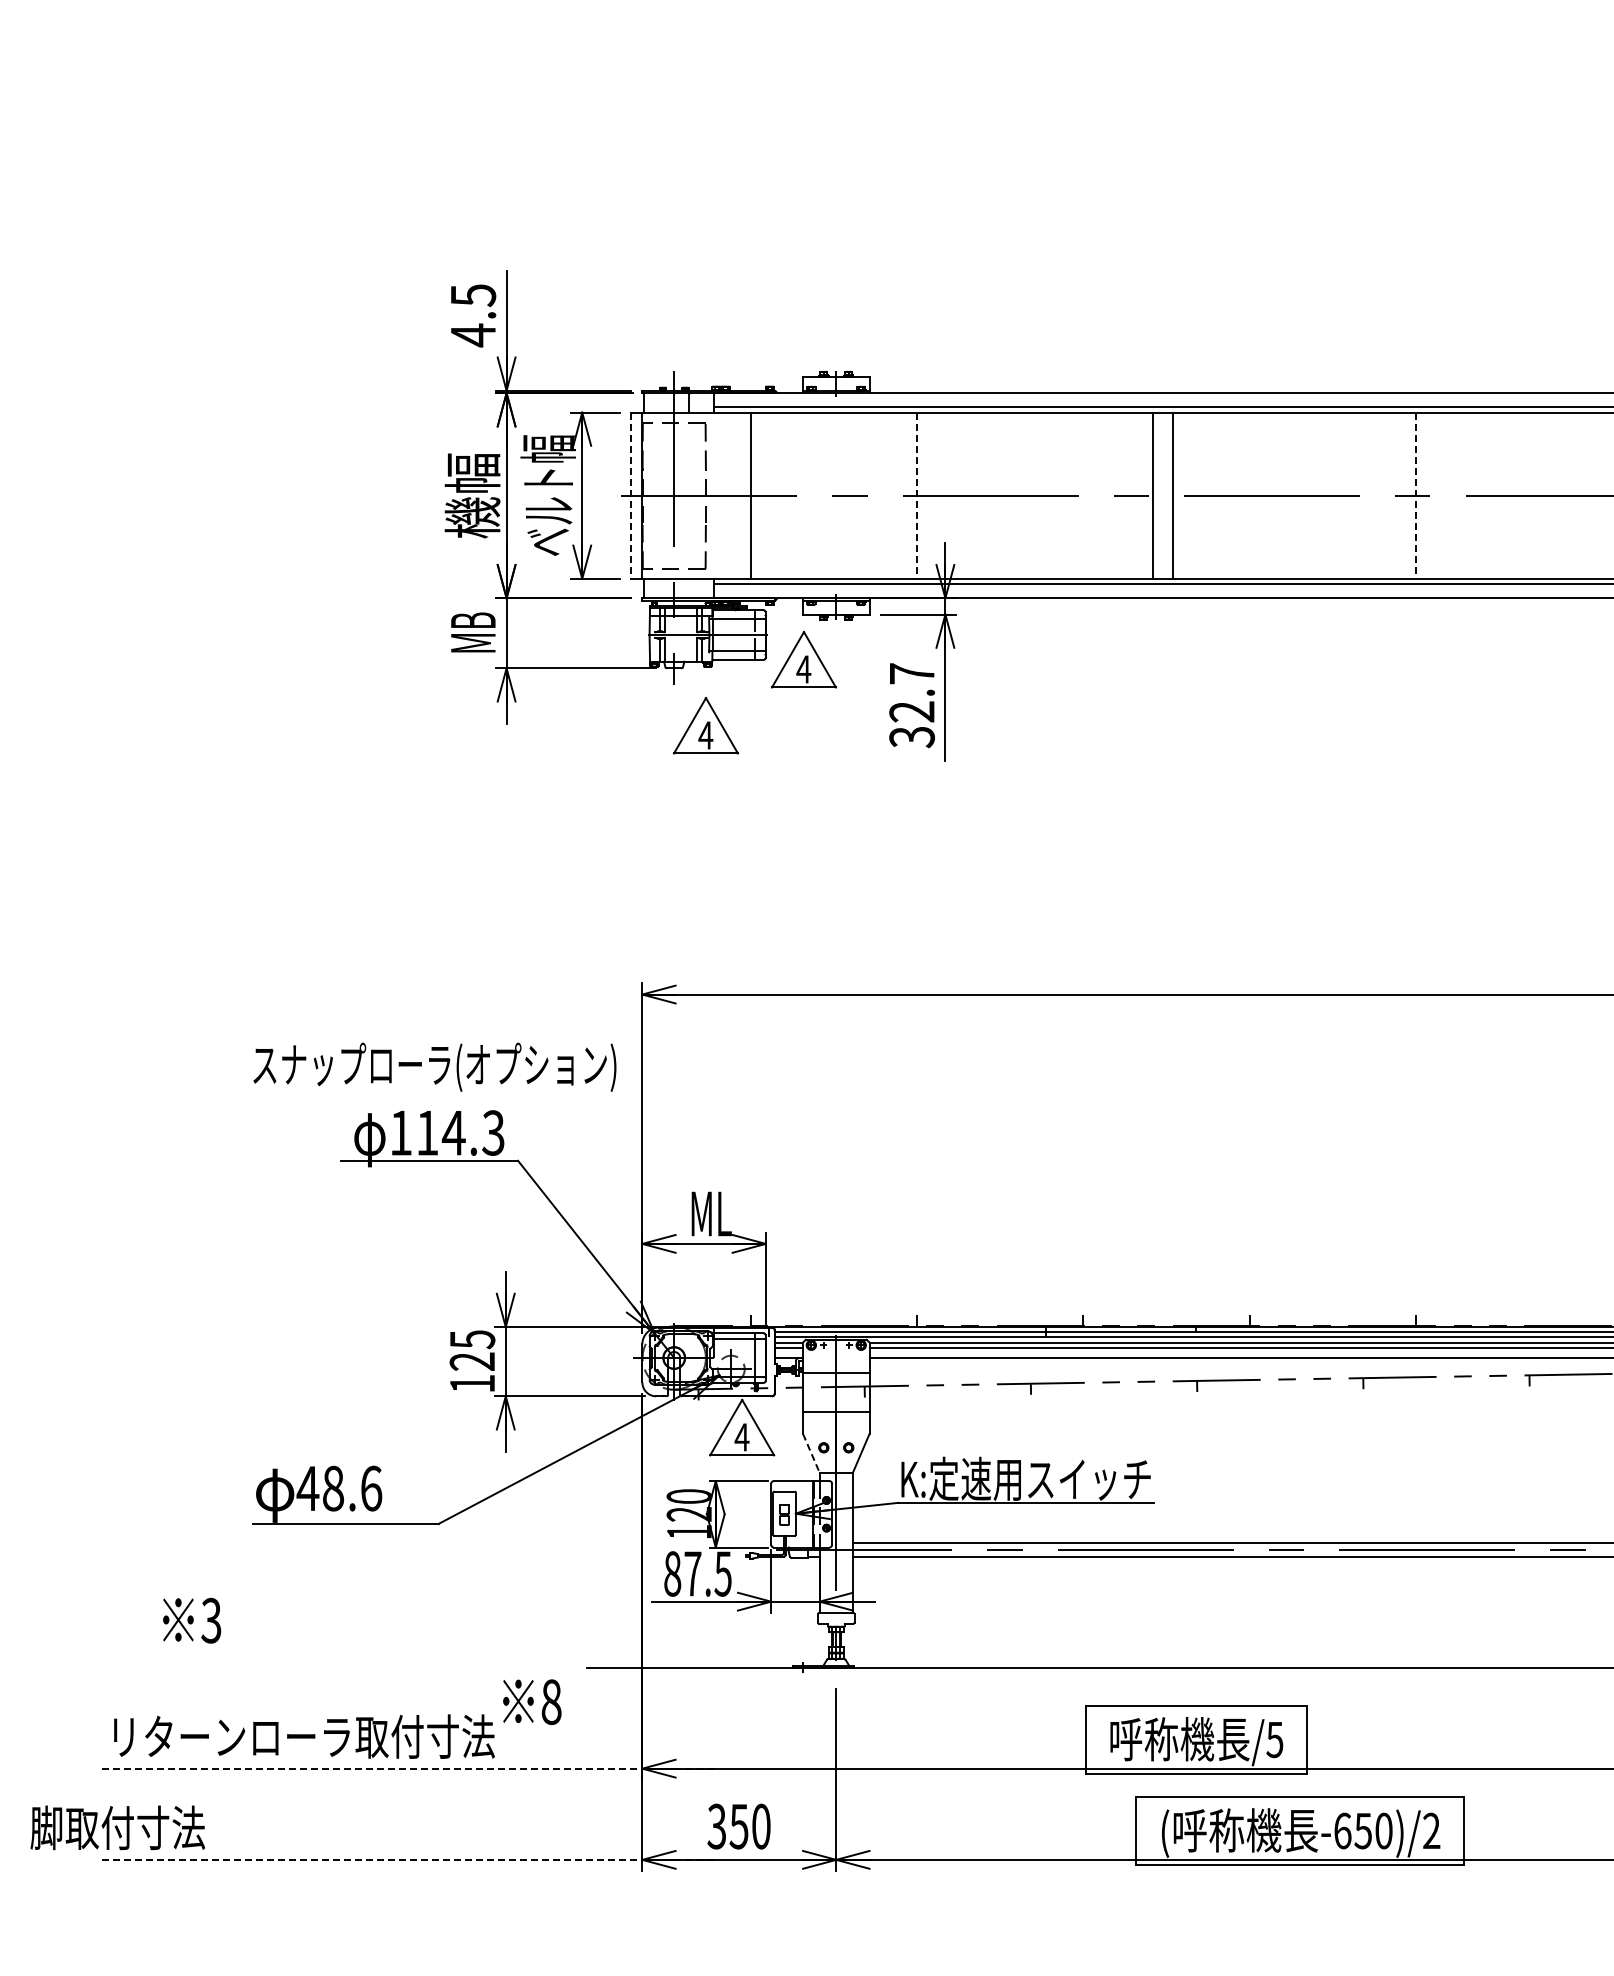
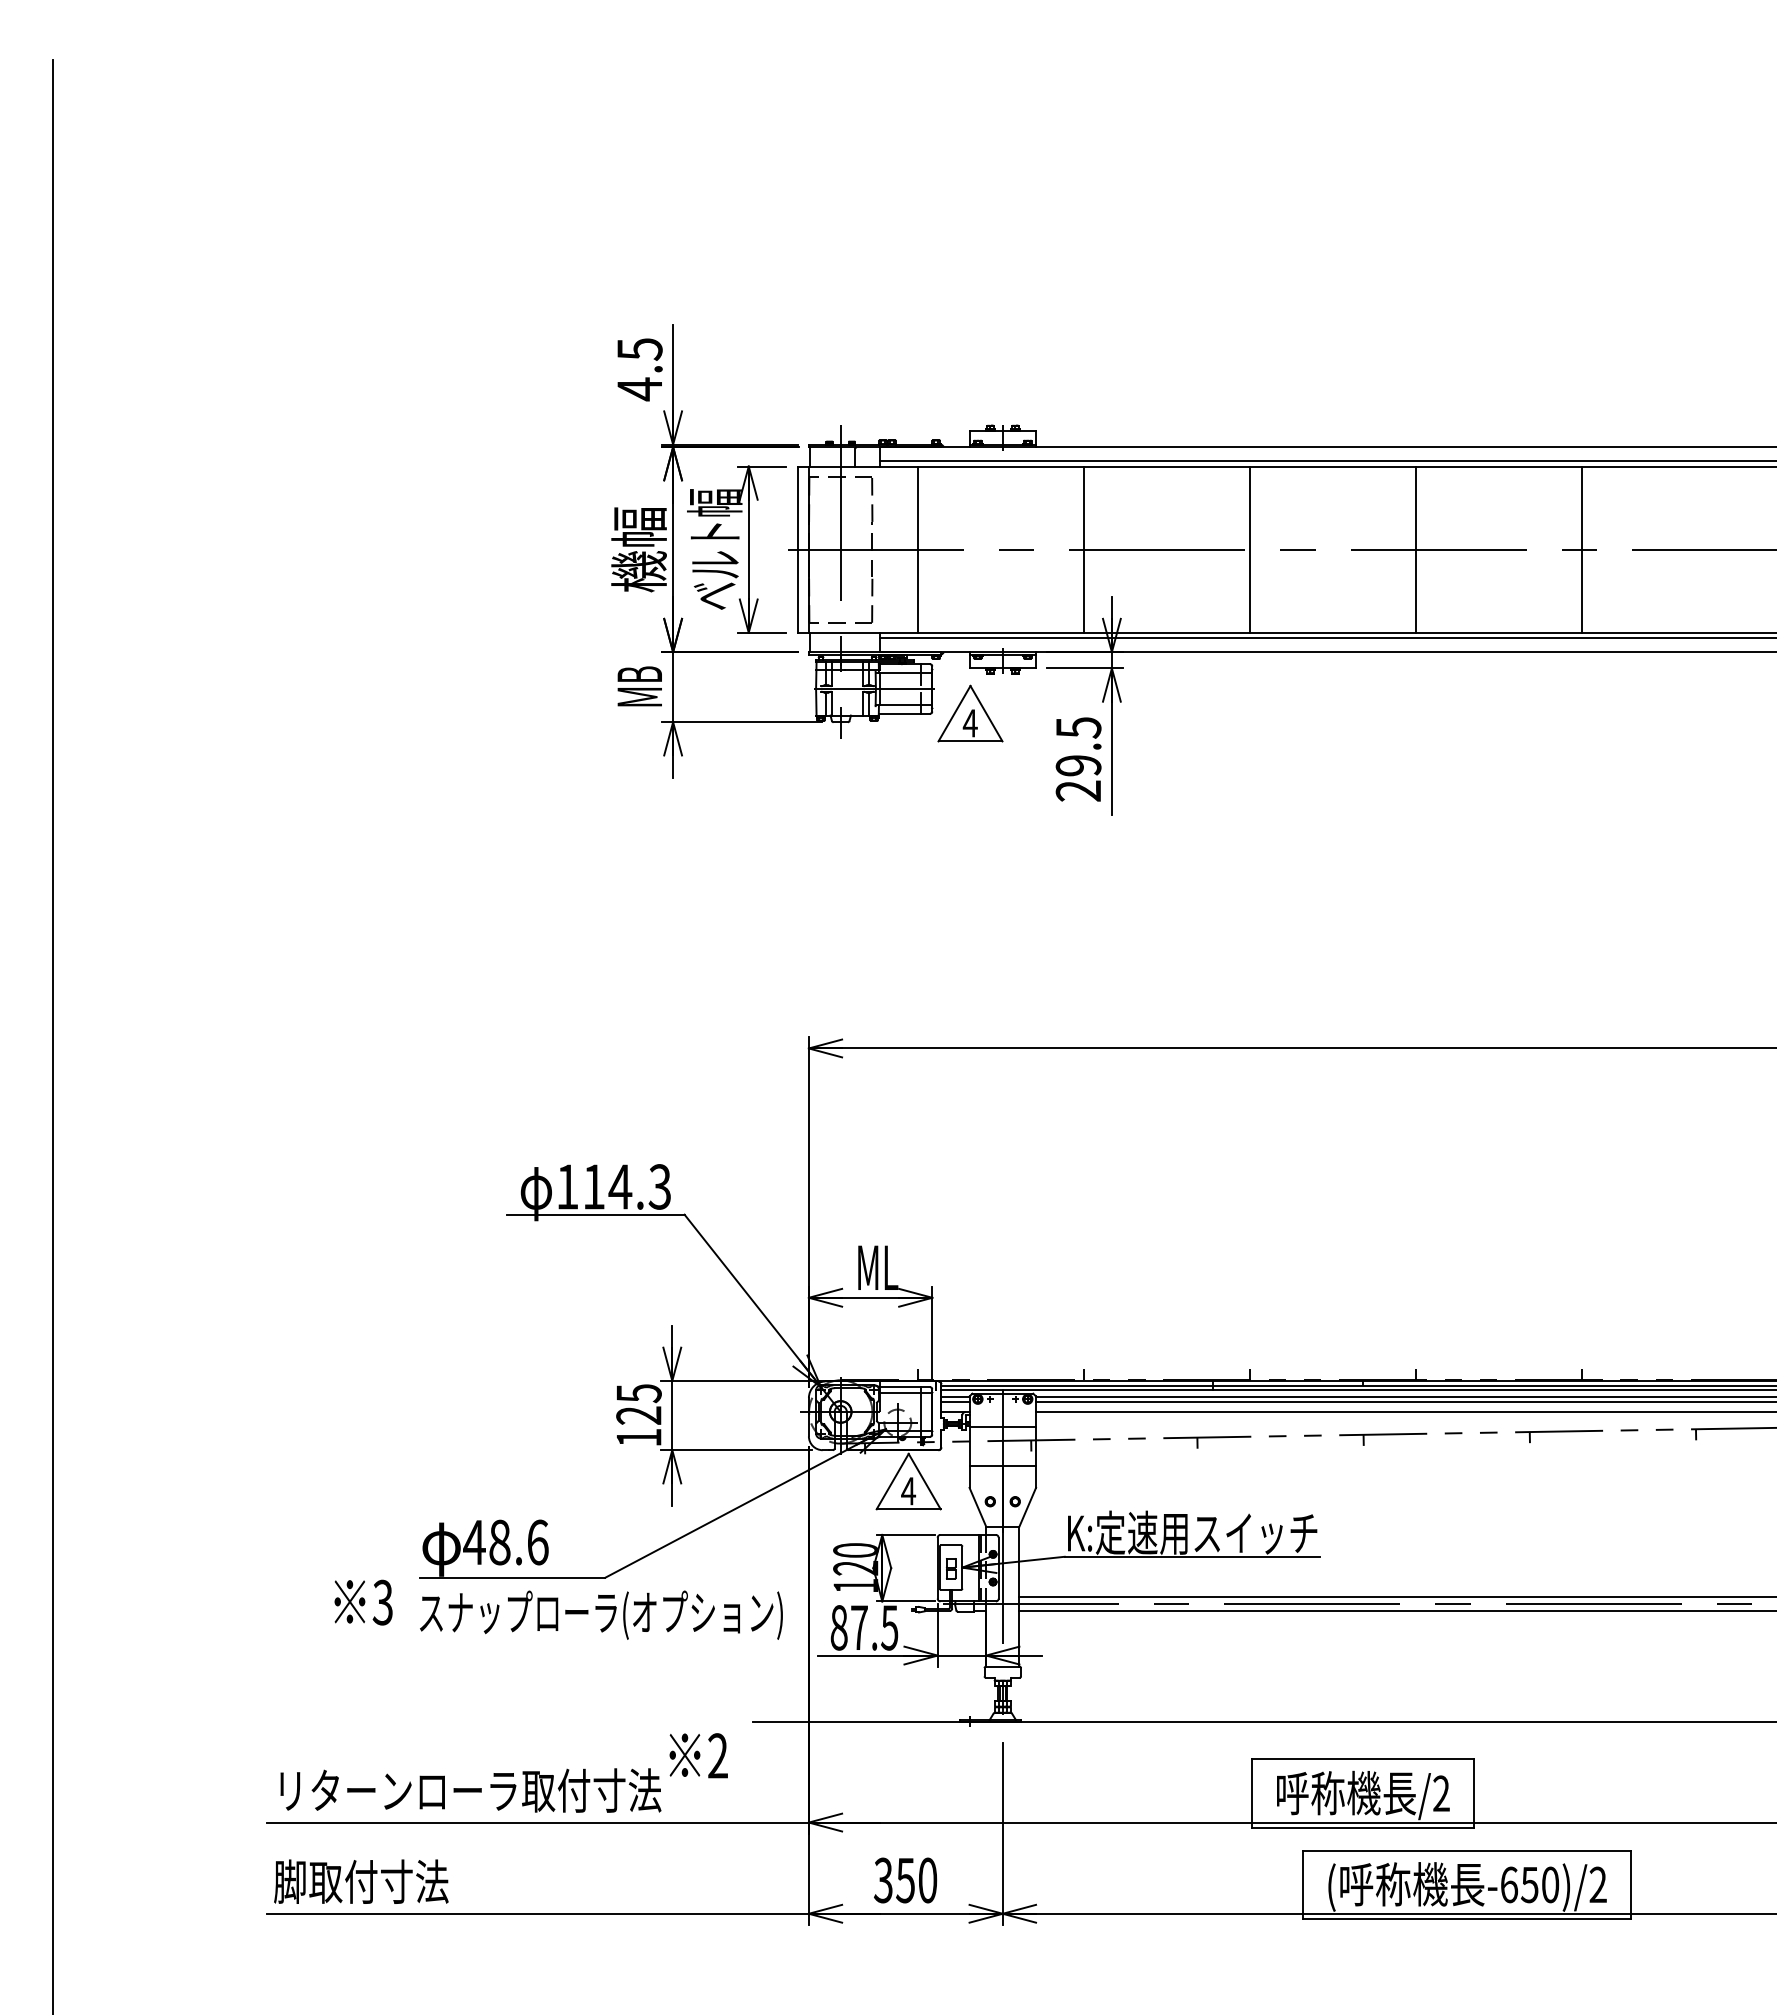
line: (1153, 495) -> (1250, 549), moved
line: (1172, 495) -> (1416, 549), moved
line: (630, 496) -> (797, 550), dashed -> solid
line: (916, 496) -> (1083, 550), dashed -> solid
line: (1415, 496) -> (1582, 550), dashed -> solid
text: (911, 705) -> (1078, 759), 32.7 -> 29.5
part: (705, 725) -> (872, 779), removed
text: (434, 1066) -> (601, 1614), moved
line: (811, 1453) -> (978, 1507), dashed -> solid
text: (191, 1620) -> (363, 1602), moved
text: (551, 1701) -> (718, 1755), 8 -> 2
text: (1273, 1739) -> (1440, 1793), /5 -> /2
line: (406, 1768) -> (573, 1822), dashed -> solid
text: (117, 1827) -> (361, 1881), moved
line: (406, 1859) -> (573, 1913), dashed -> solid

